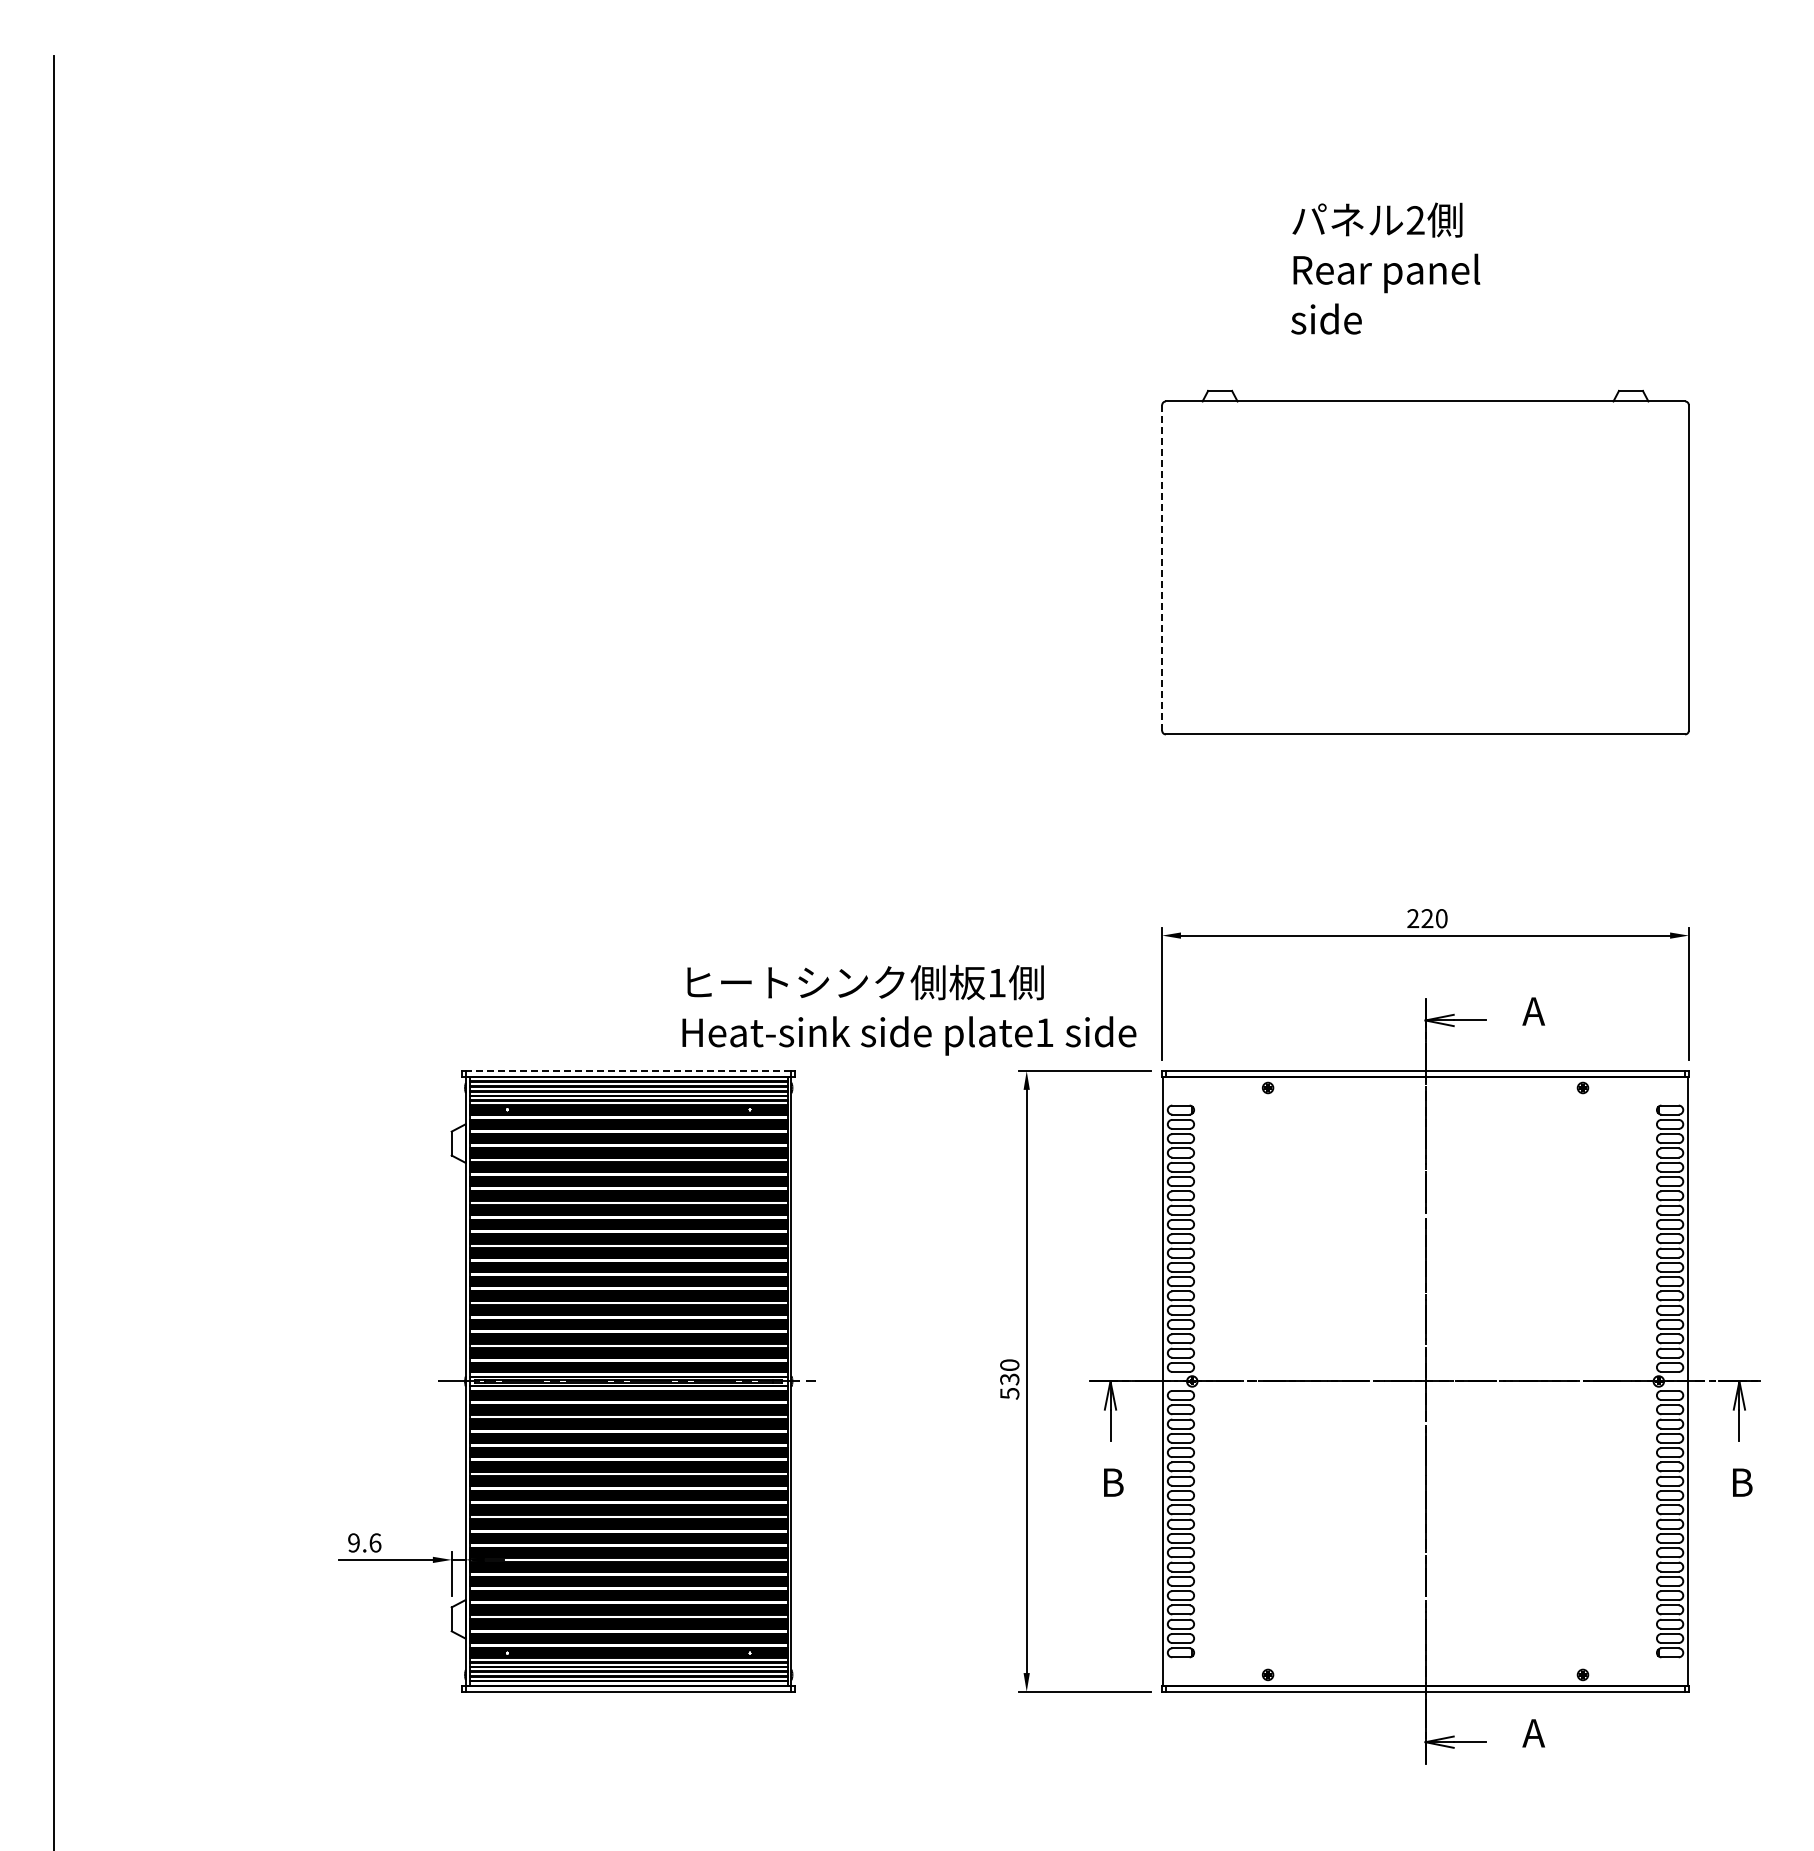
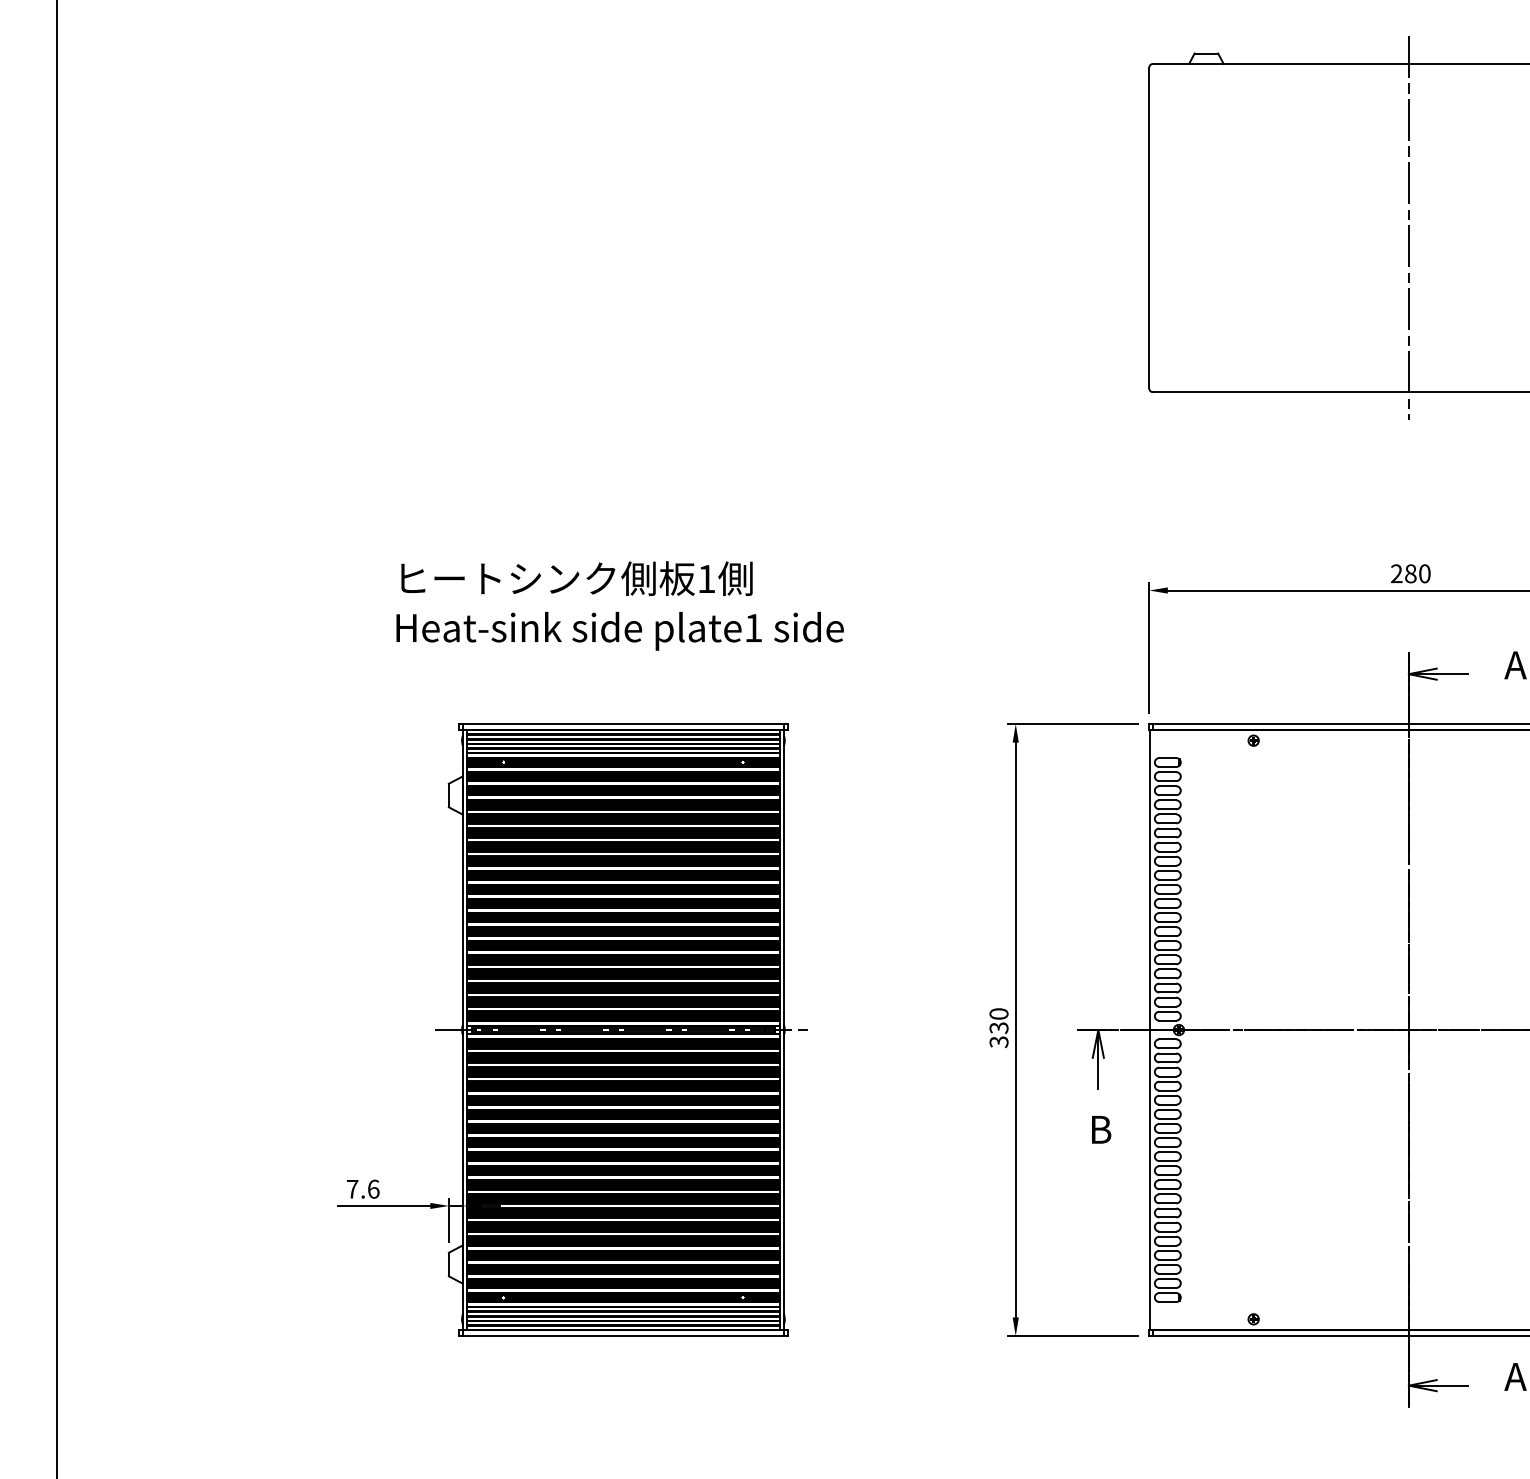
line: (1162, 567) -> (1149, 227), dashed -> solid
line: (1425, 567) -> (1408, 227), added
text: (1427, 918) -> (1410, 573), 220 -> 280
text: (909, 1009) -> (620, 605), moved
line: (628, 1071) -> (623, 724), dashed -> solid
text: (1009, 1393) -> (998, 1041), 530 -> 330
text: (353, 1542) -> (352, 1188), 9.6 -> 7.6

